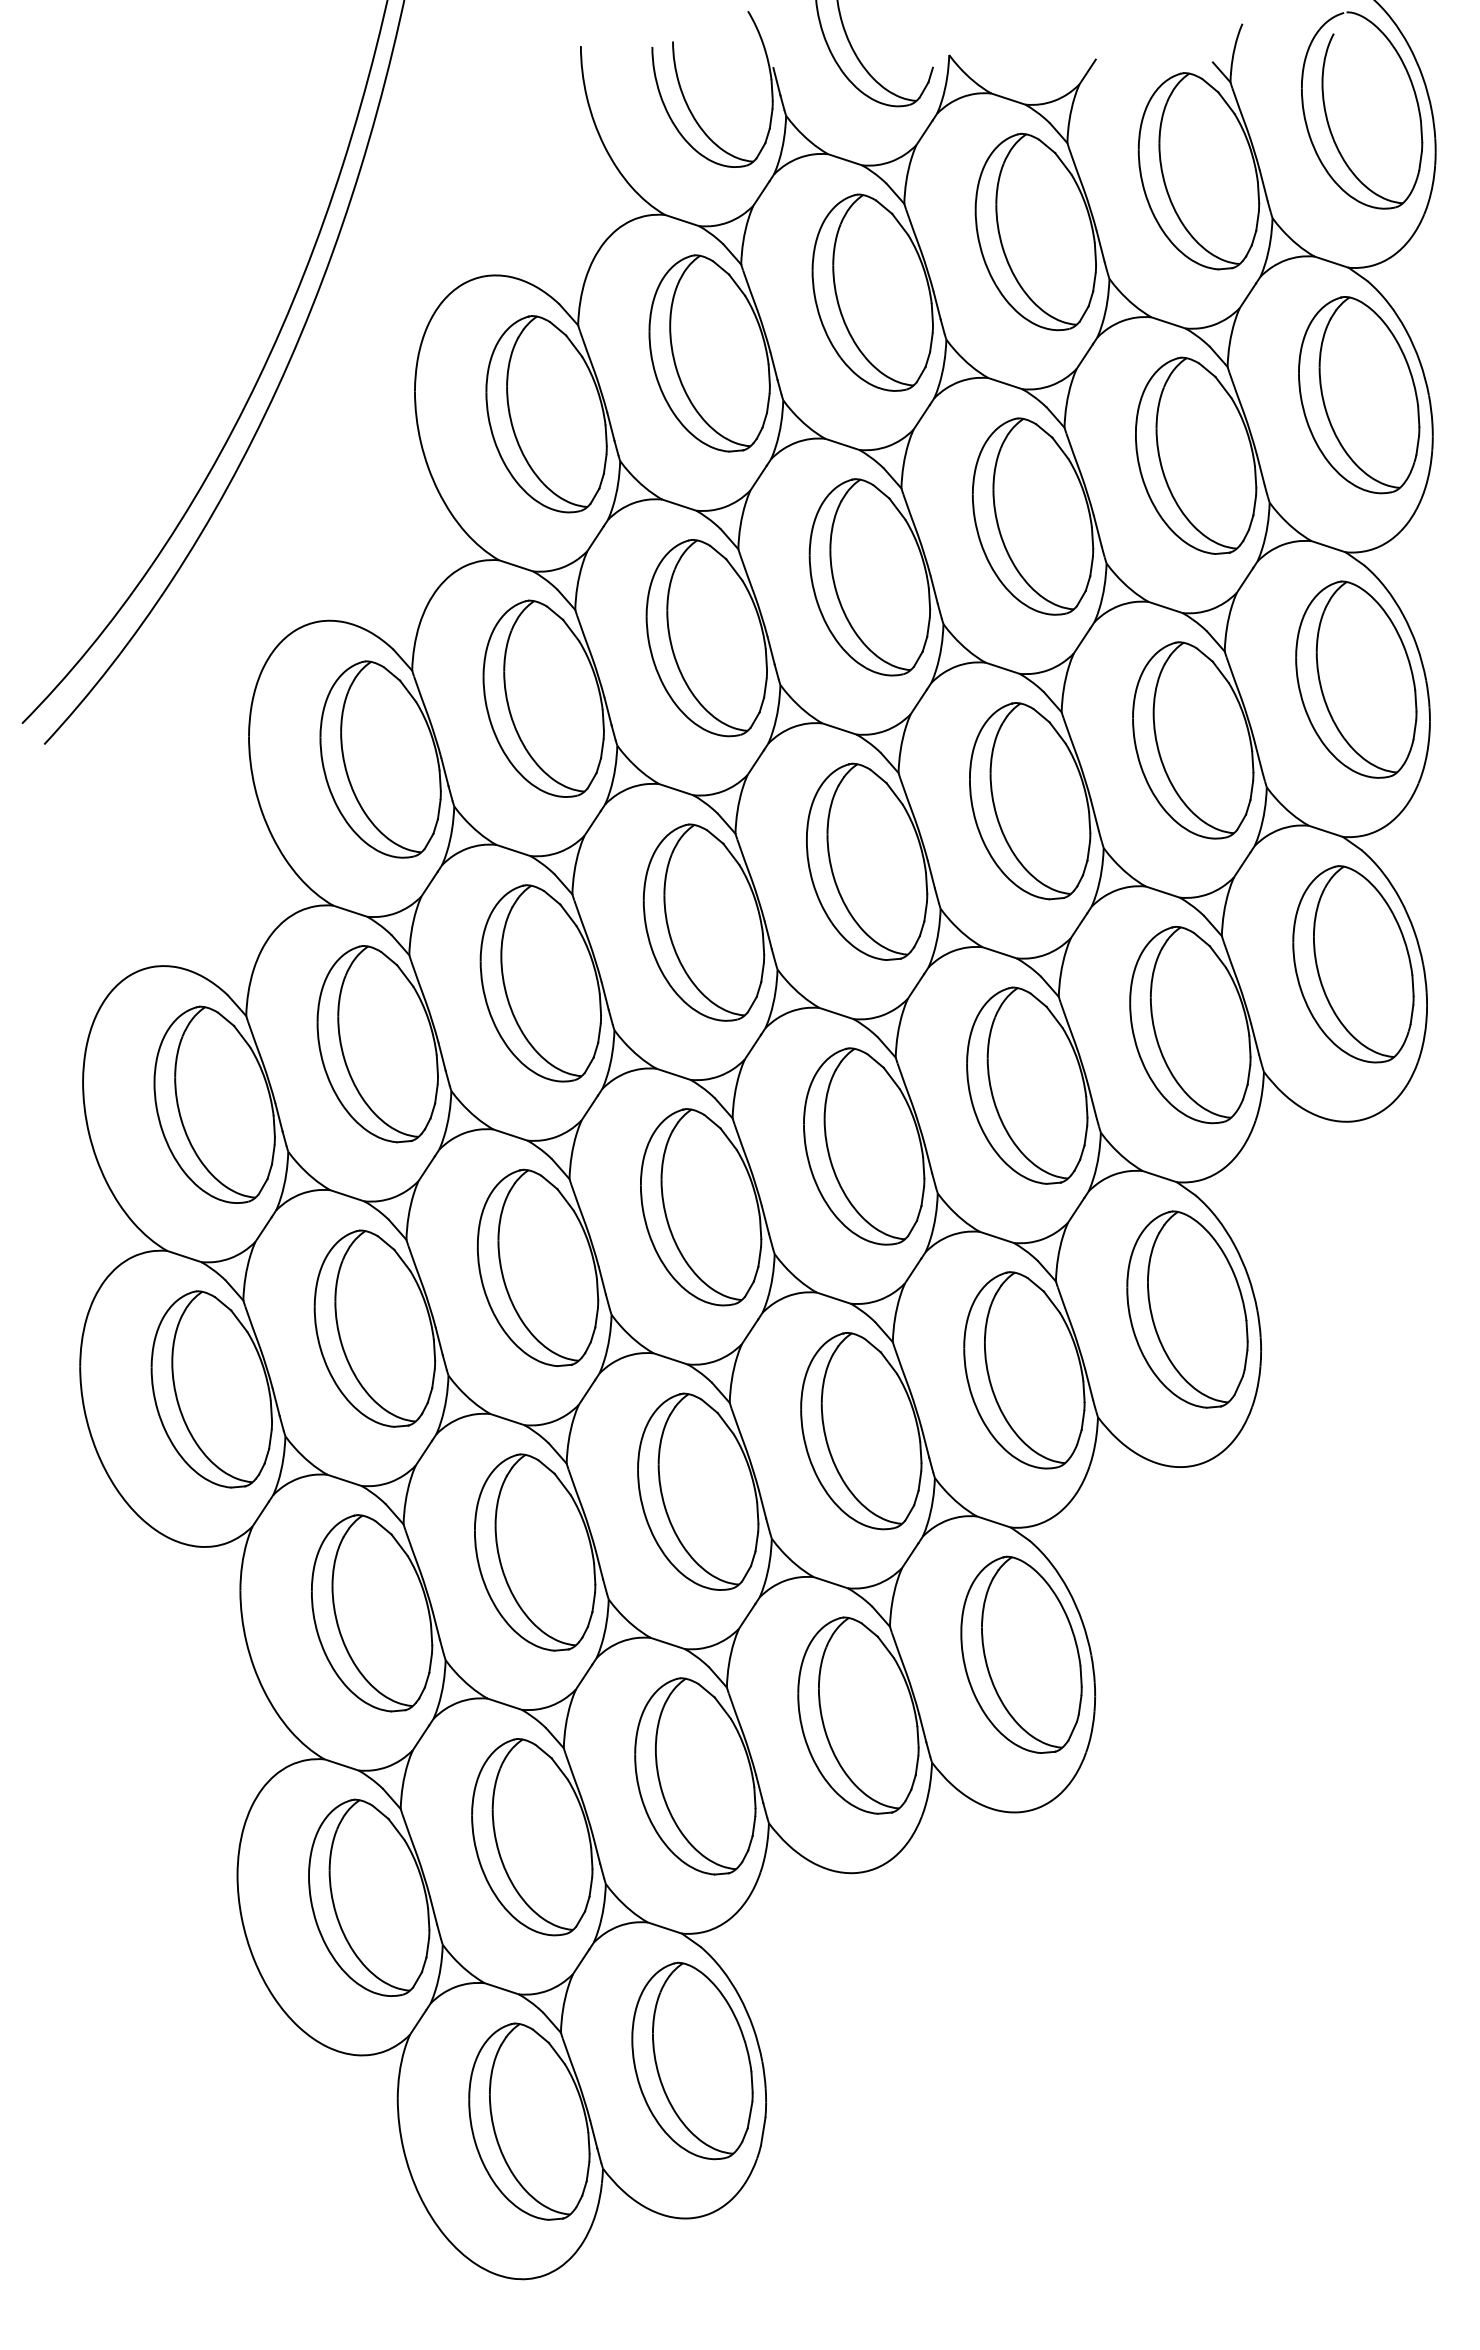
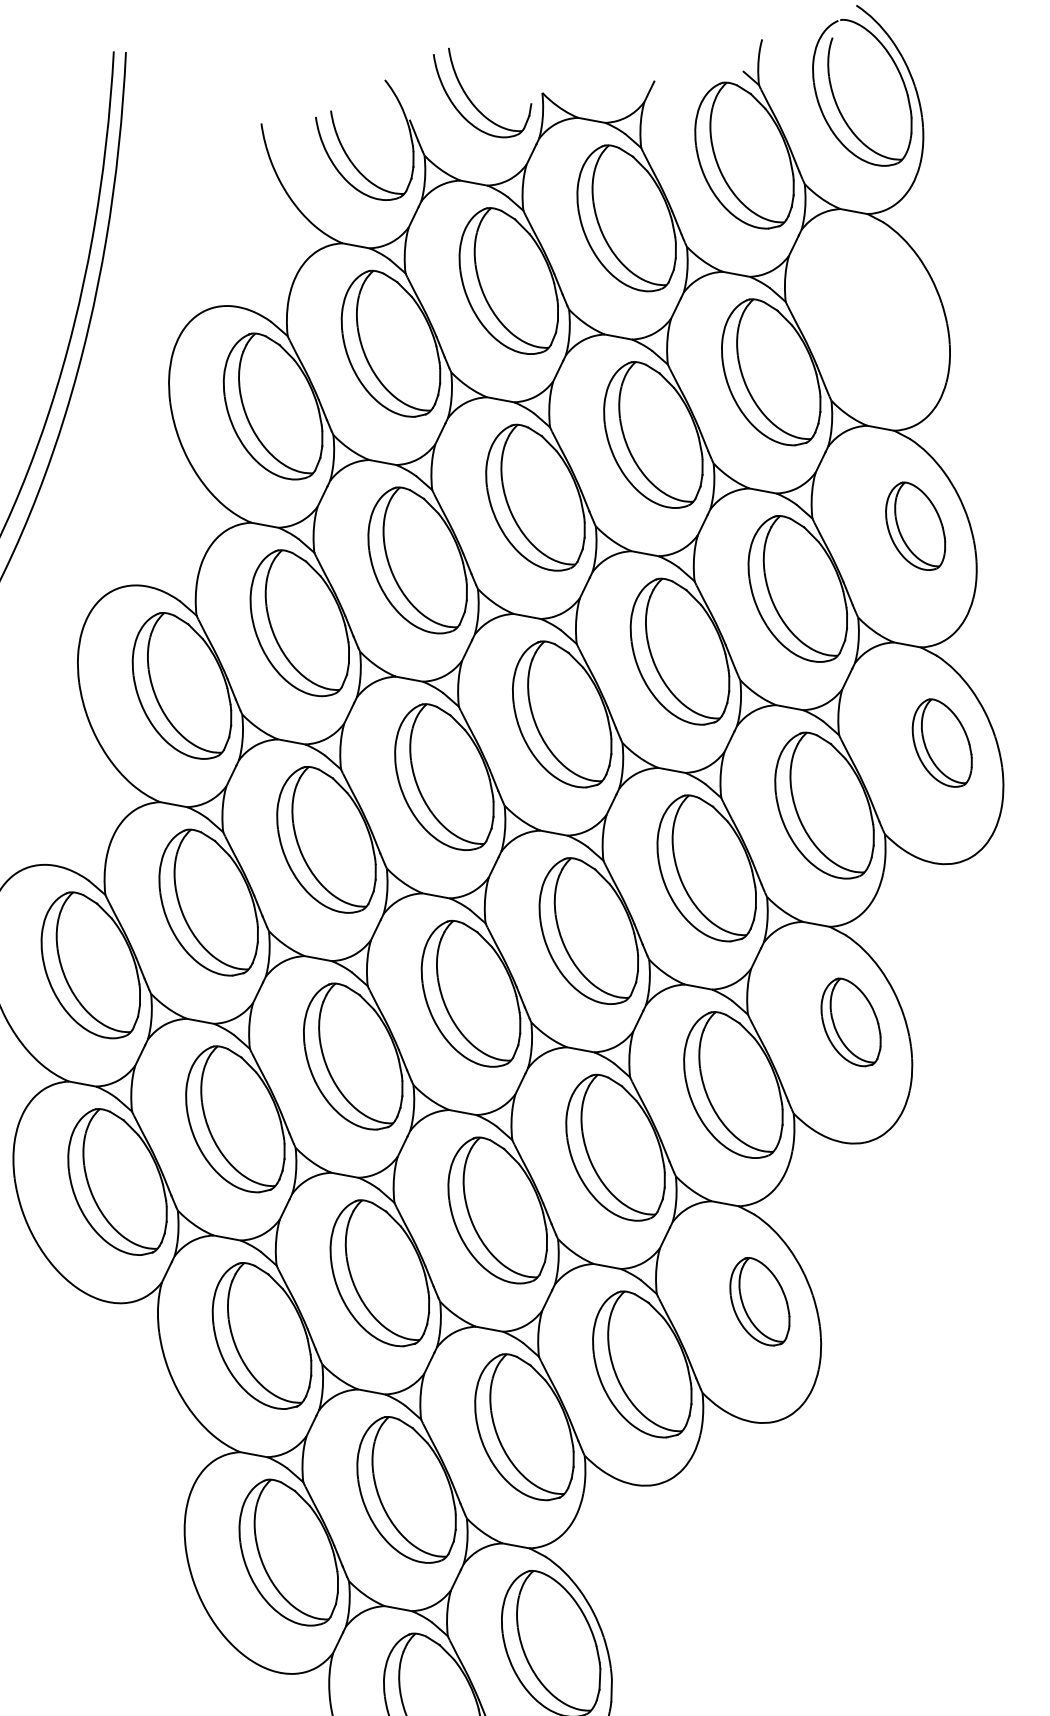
part: (1359, 395) -> (888, 310), removed
part: (1356, 679) -> (915, 526), size x0.6
part: (1353, 964) -> (942, 743), size x0.6
part: (1187, 1309) -> (850, 1022), size x0.6
part: (1021, 1654) -> (759, 1301), size x0.6

